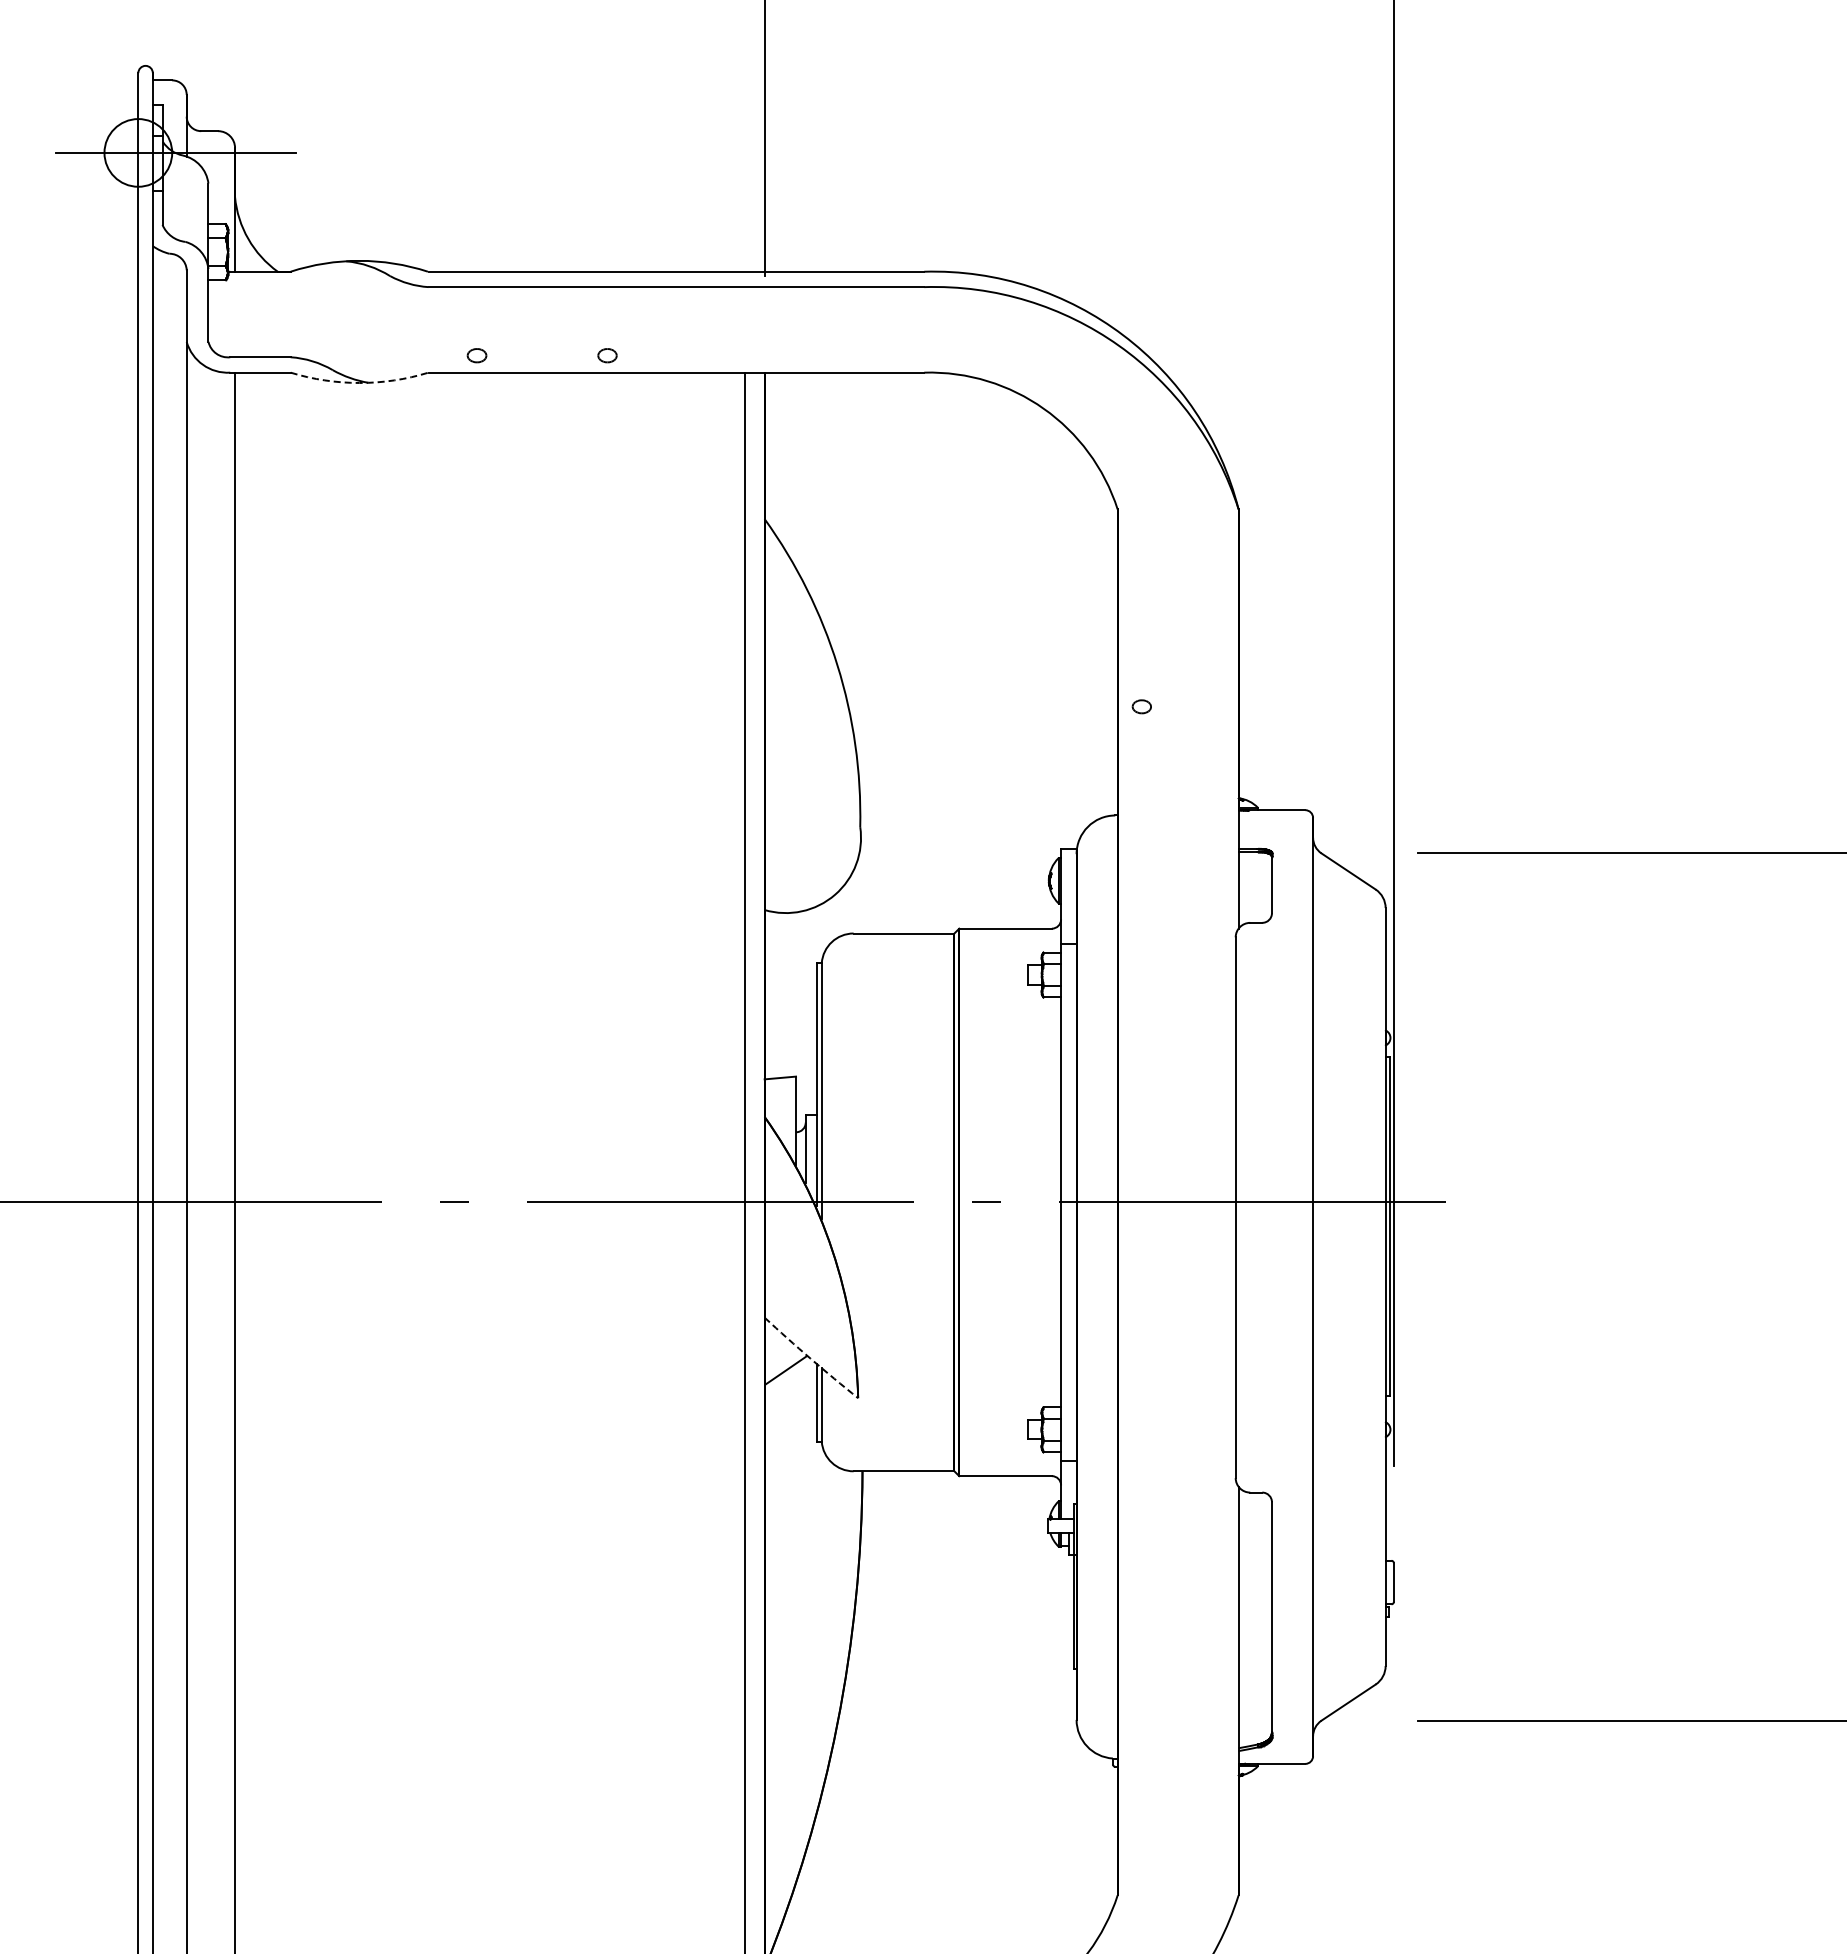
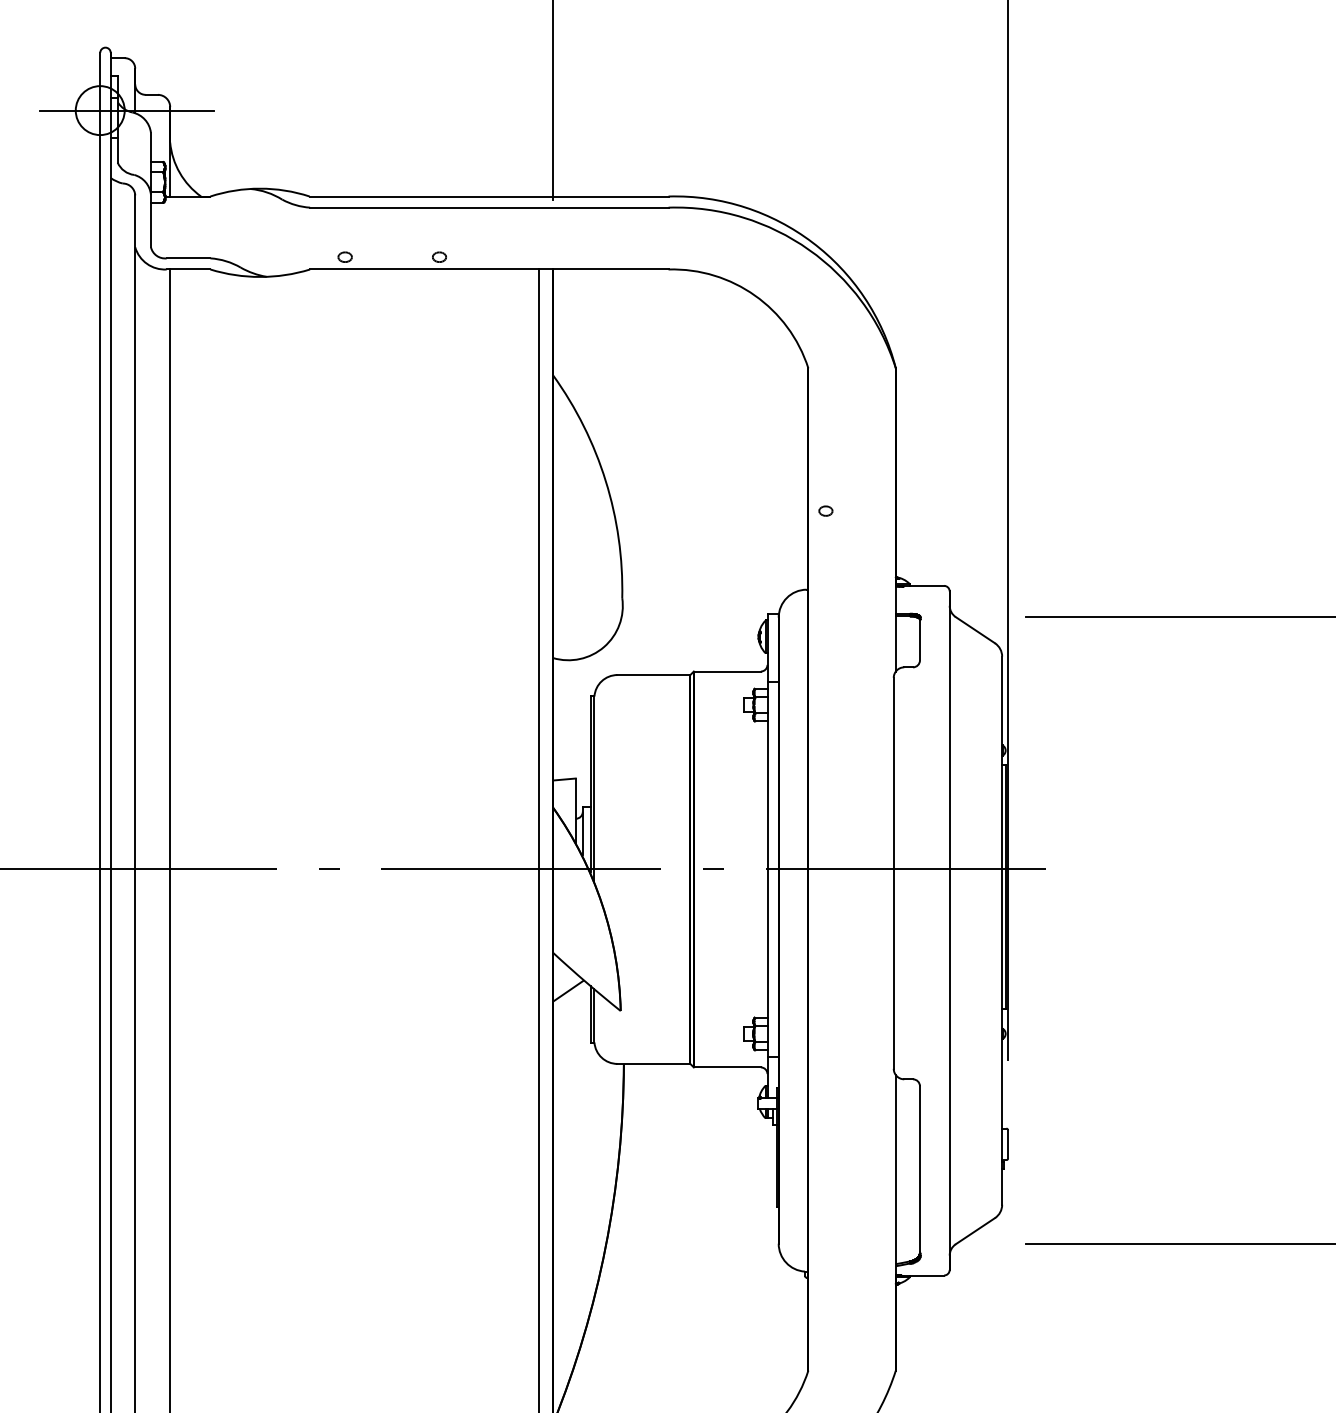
arc: (359, 382) -> (260, 276), dashed -> solid
arc: (810, 1358) -> (586, 982), dashed -> solid

